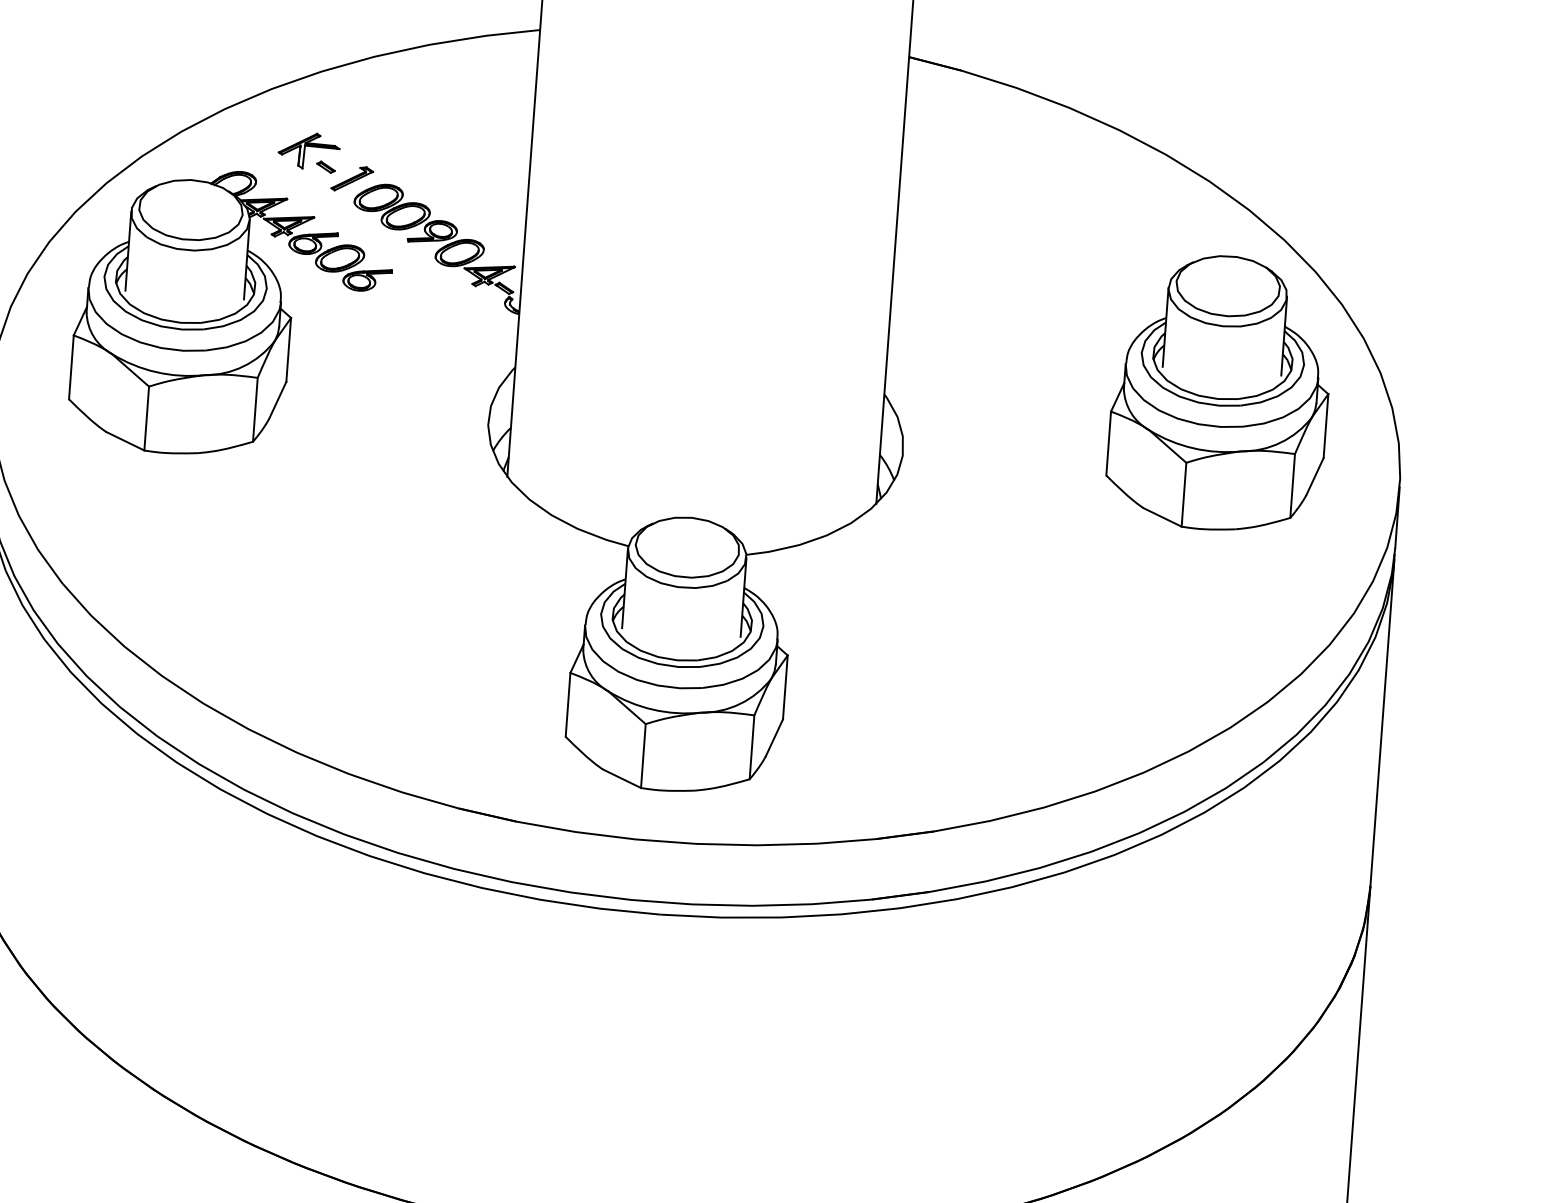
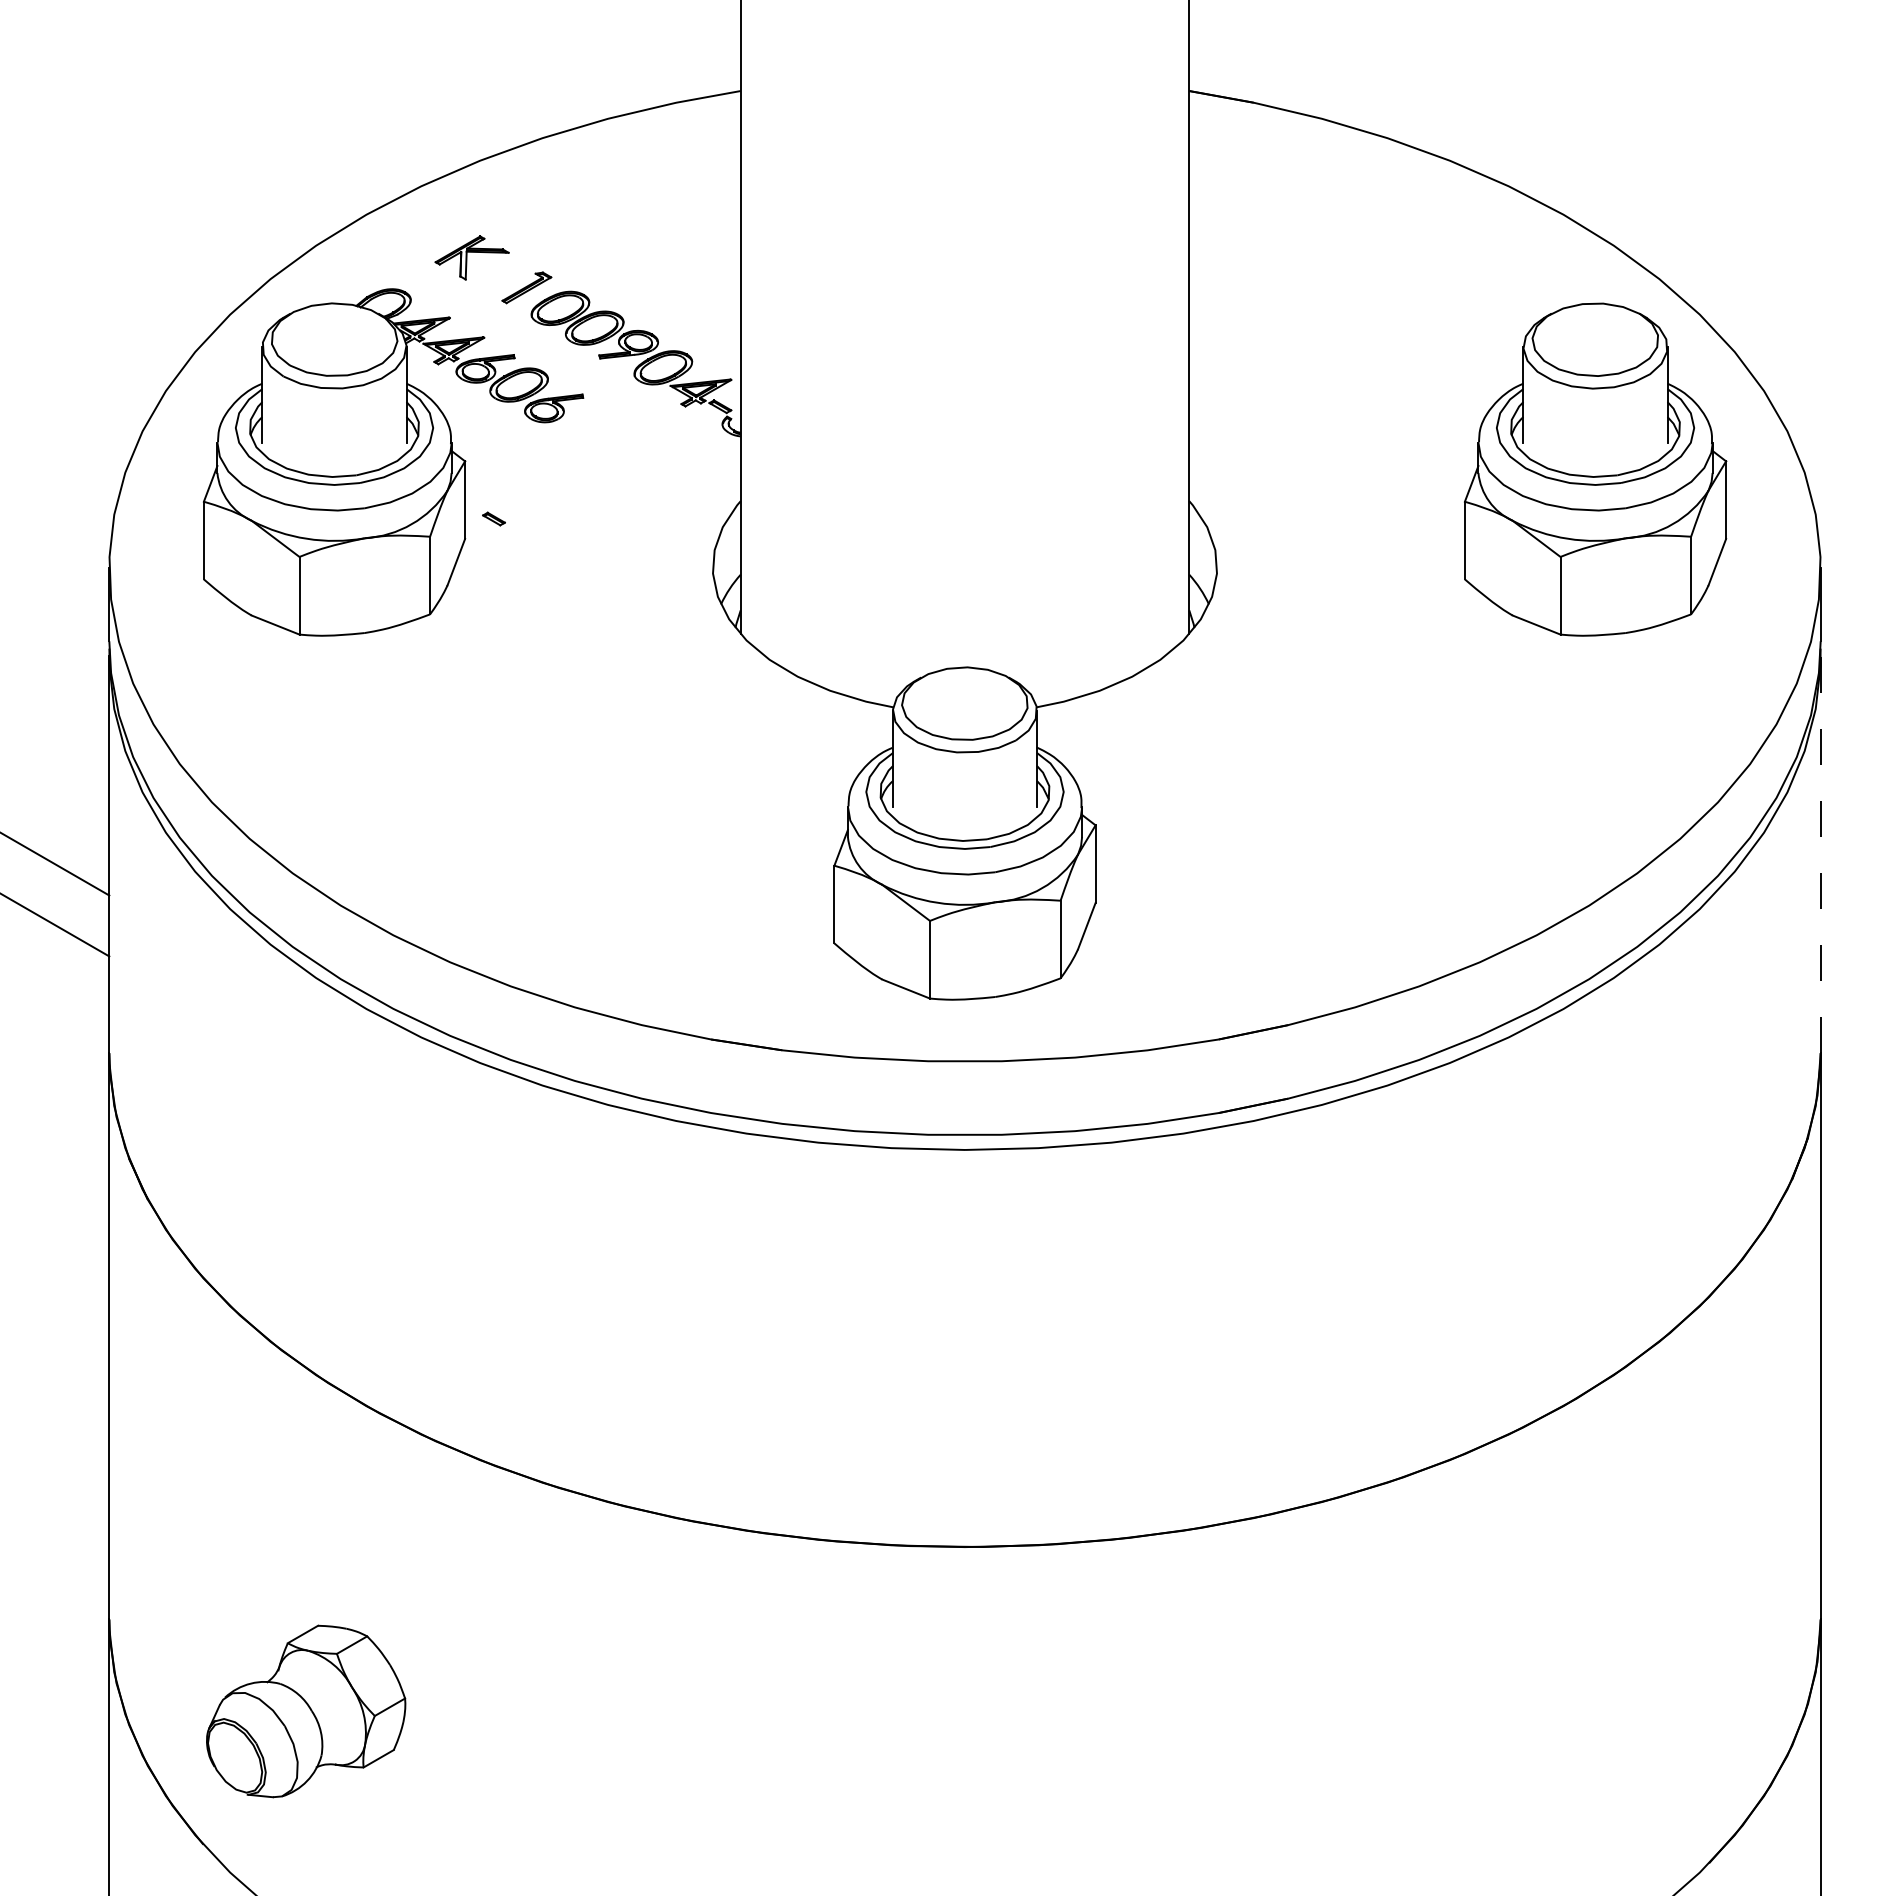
part: (325, 166) -> (493, 518), moved
line: (1382, 723) -> (1820, 854), solid -> dashed

